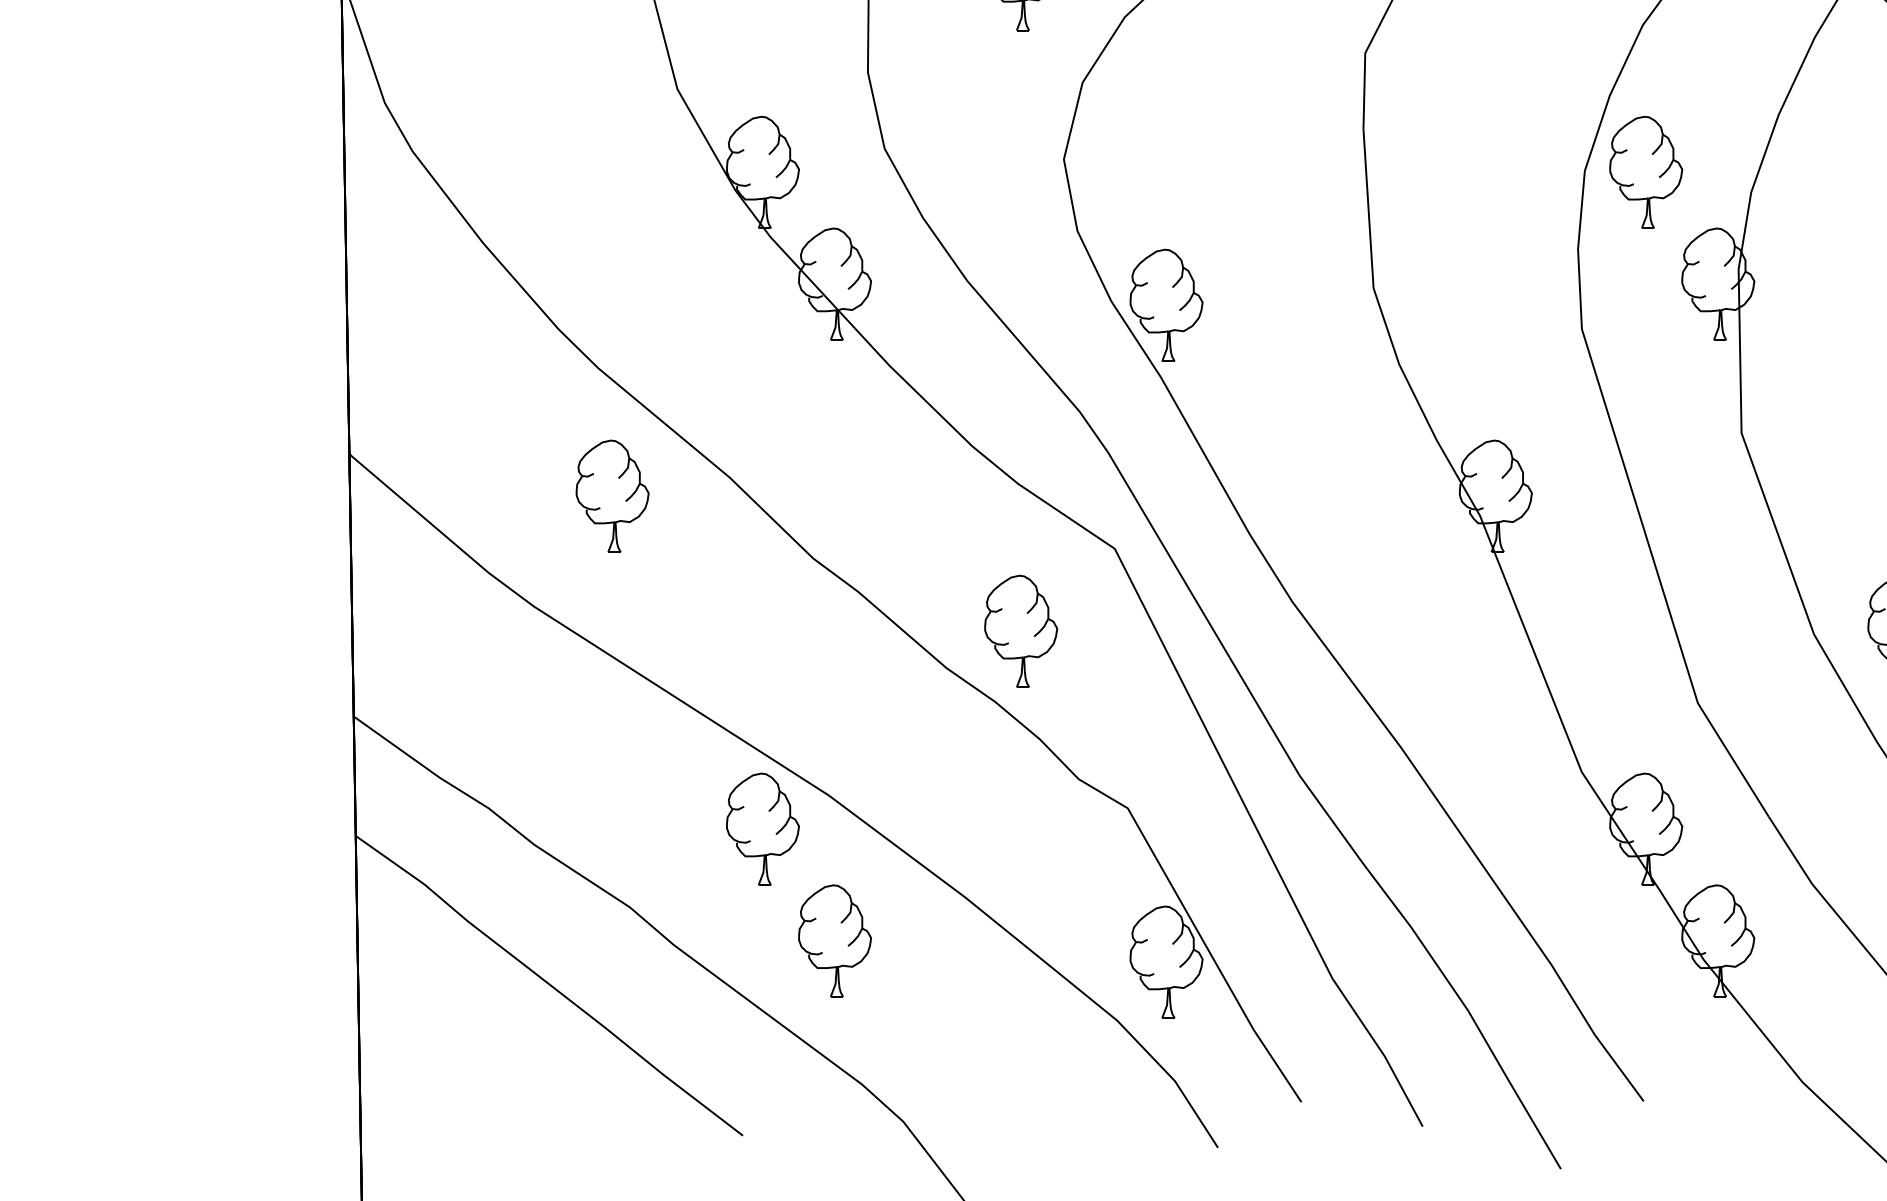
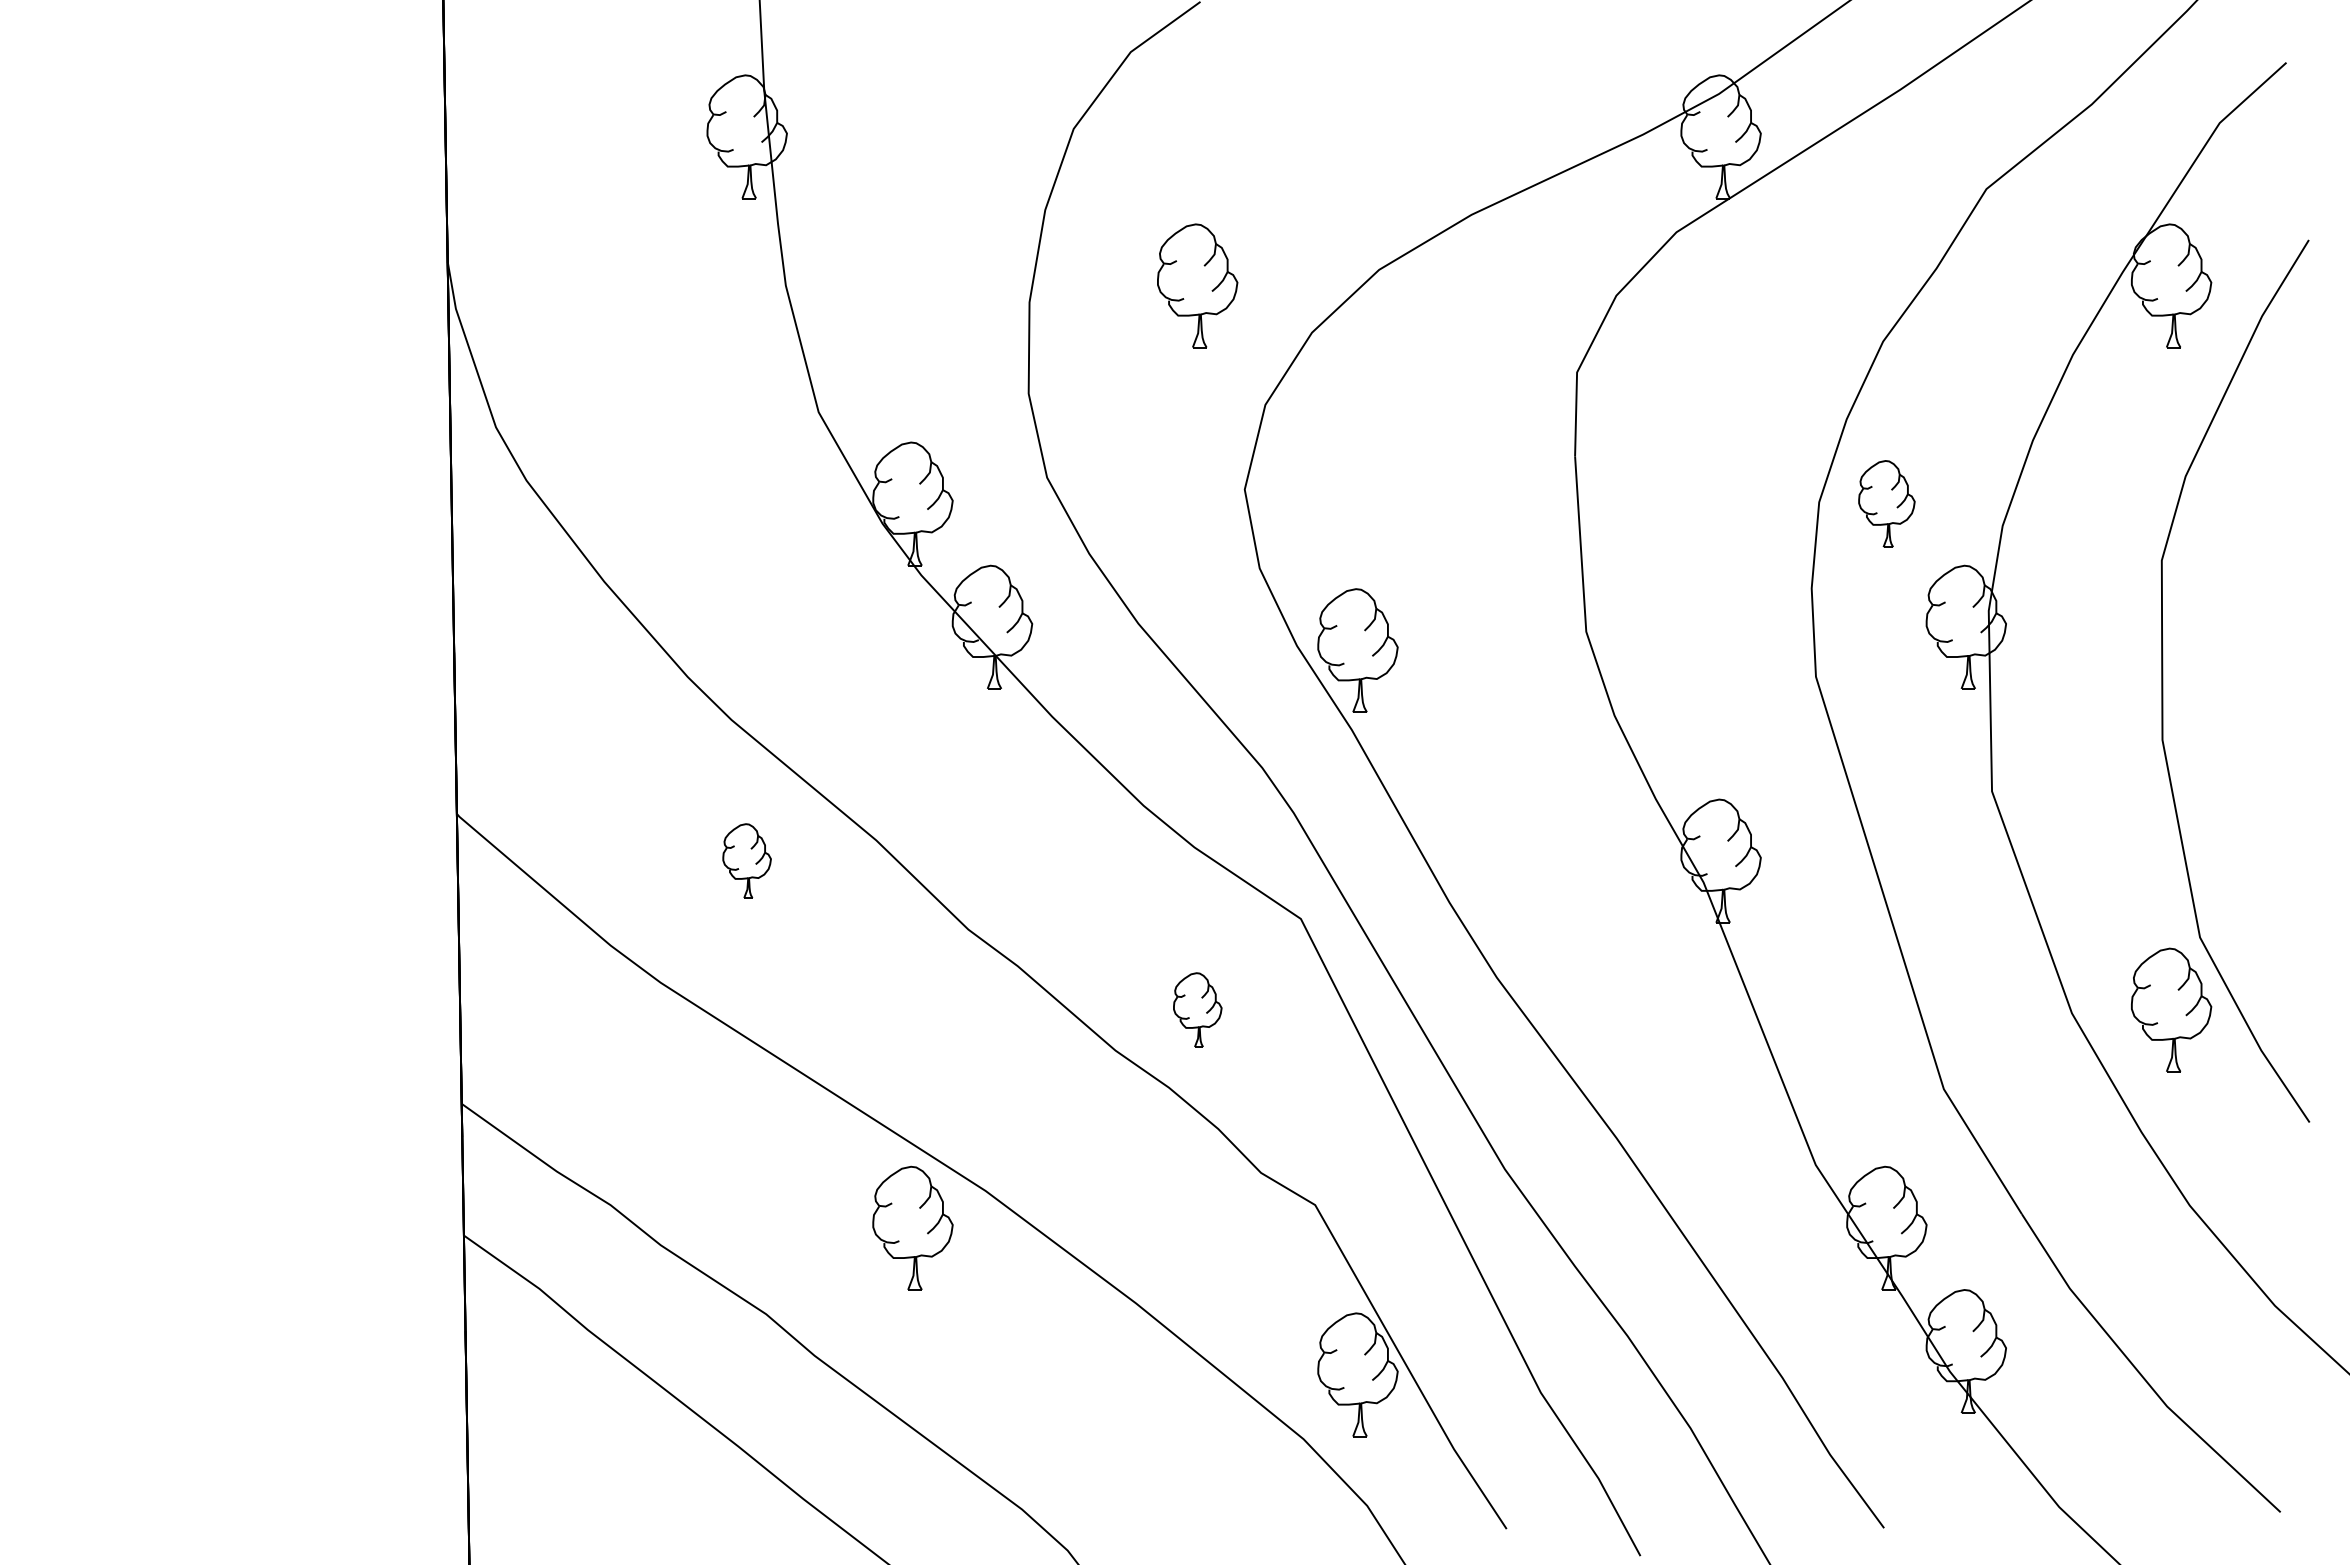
part: (1645, 172) -> (1886, 503), size x0.7
part: (612, 495) -> (746, 860), size x0.6
part: (1021, 630) -> (1197, 1009), size x0.6
part: (835, 941) -> (992, 1351), removed

